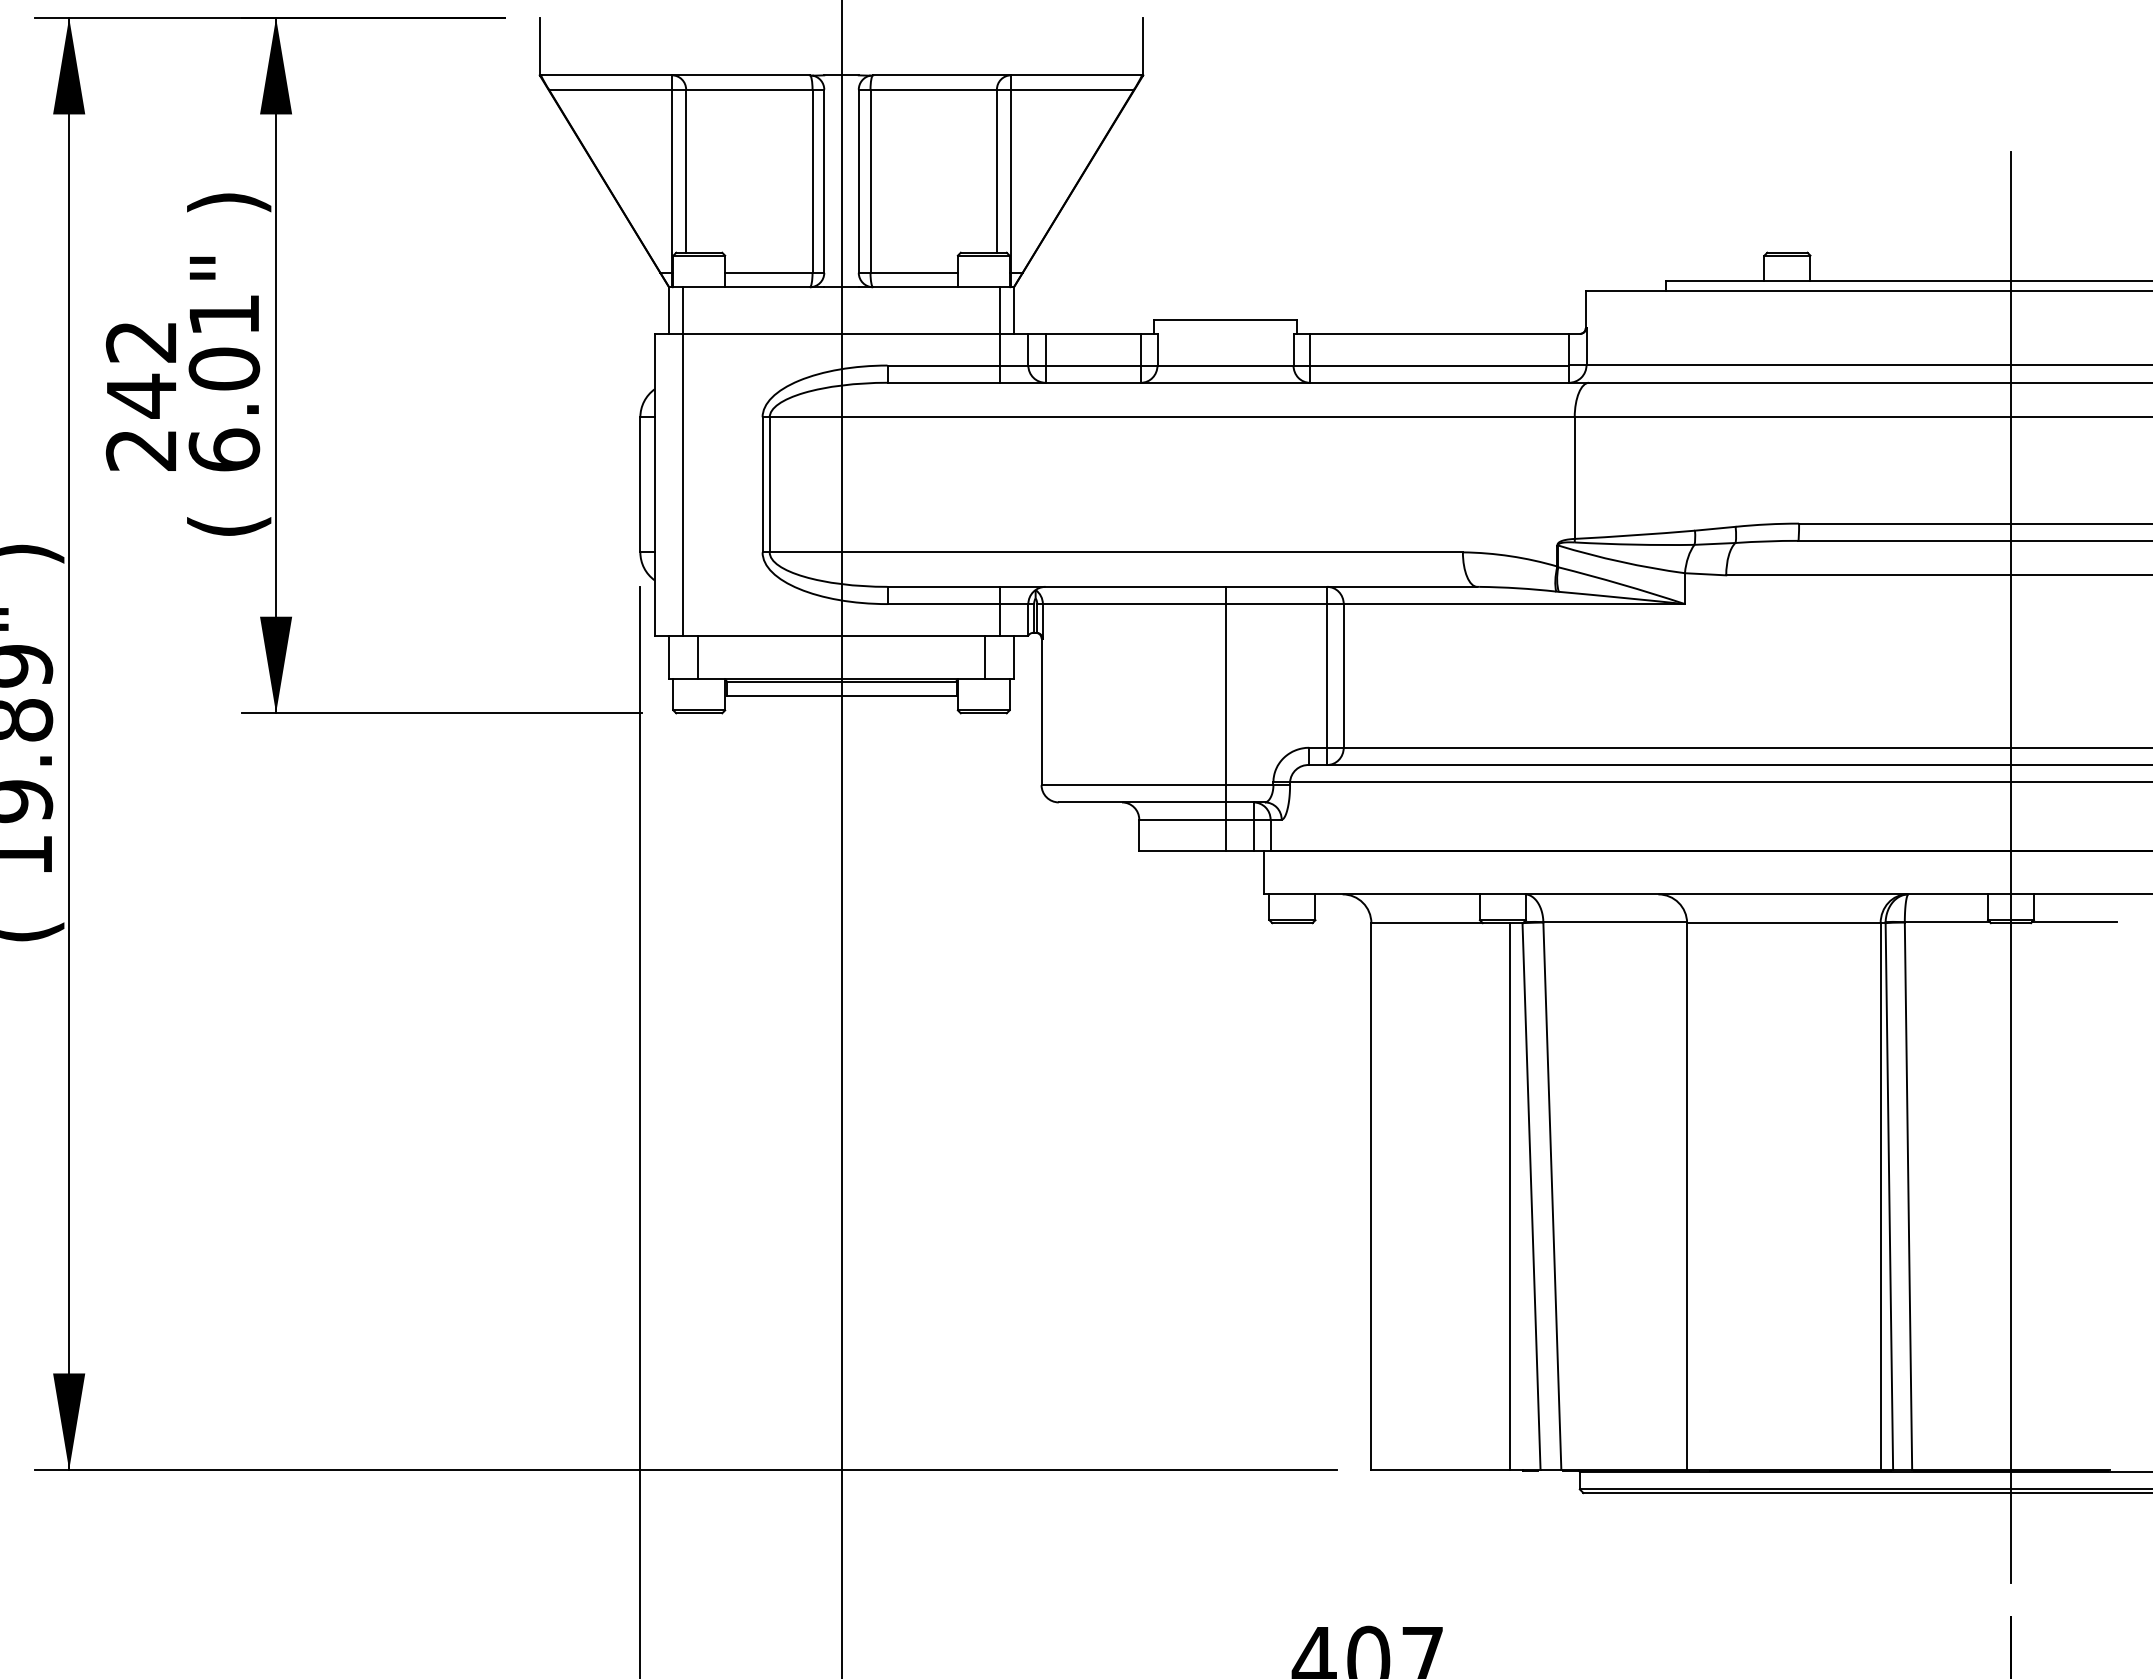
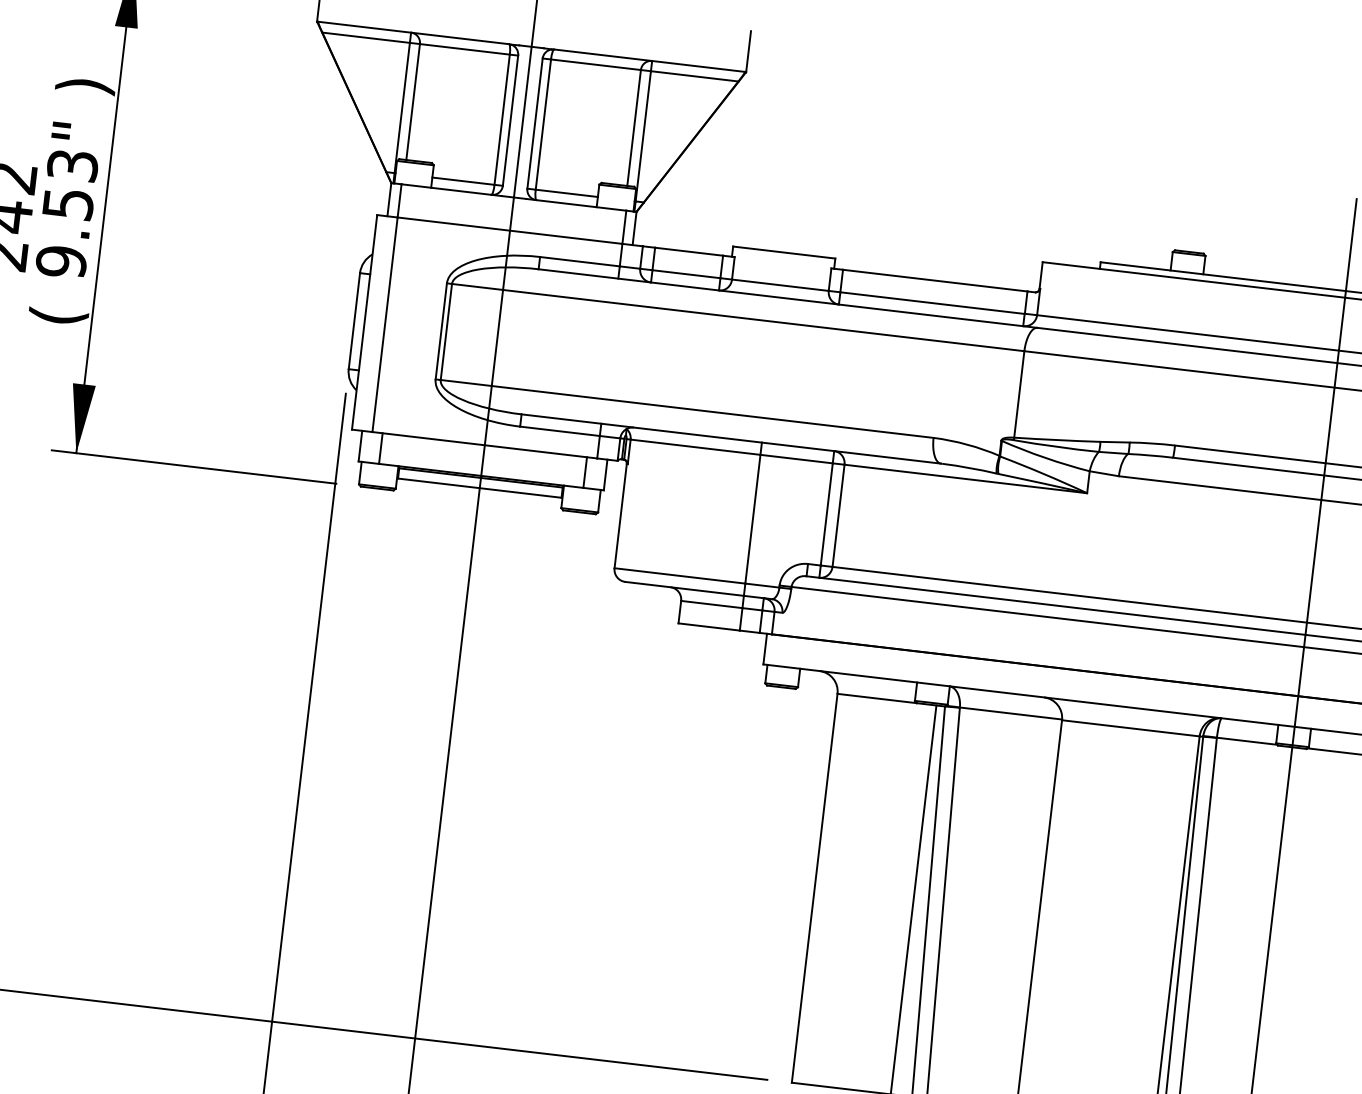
text: (224, 382) -> (67, 213), 6.01" -> 9.53"

